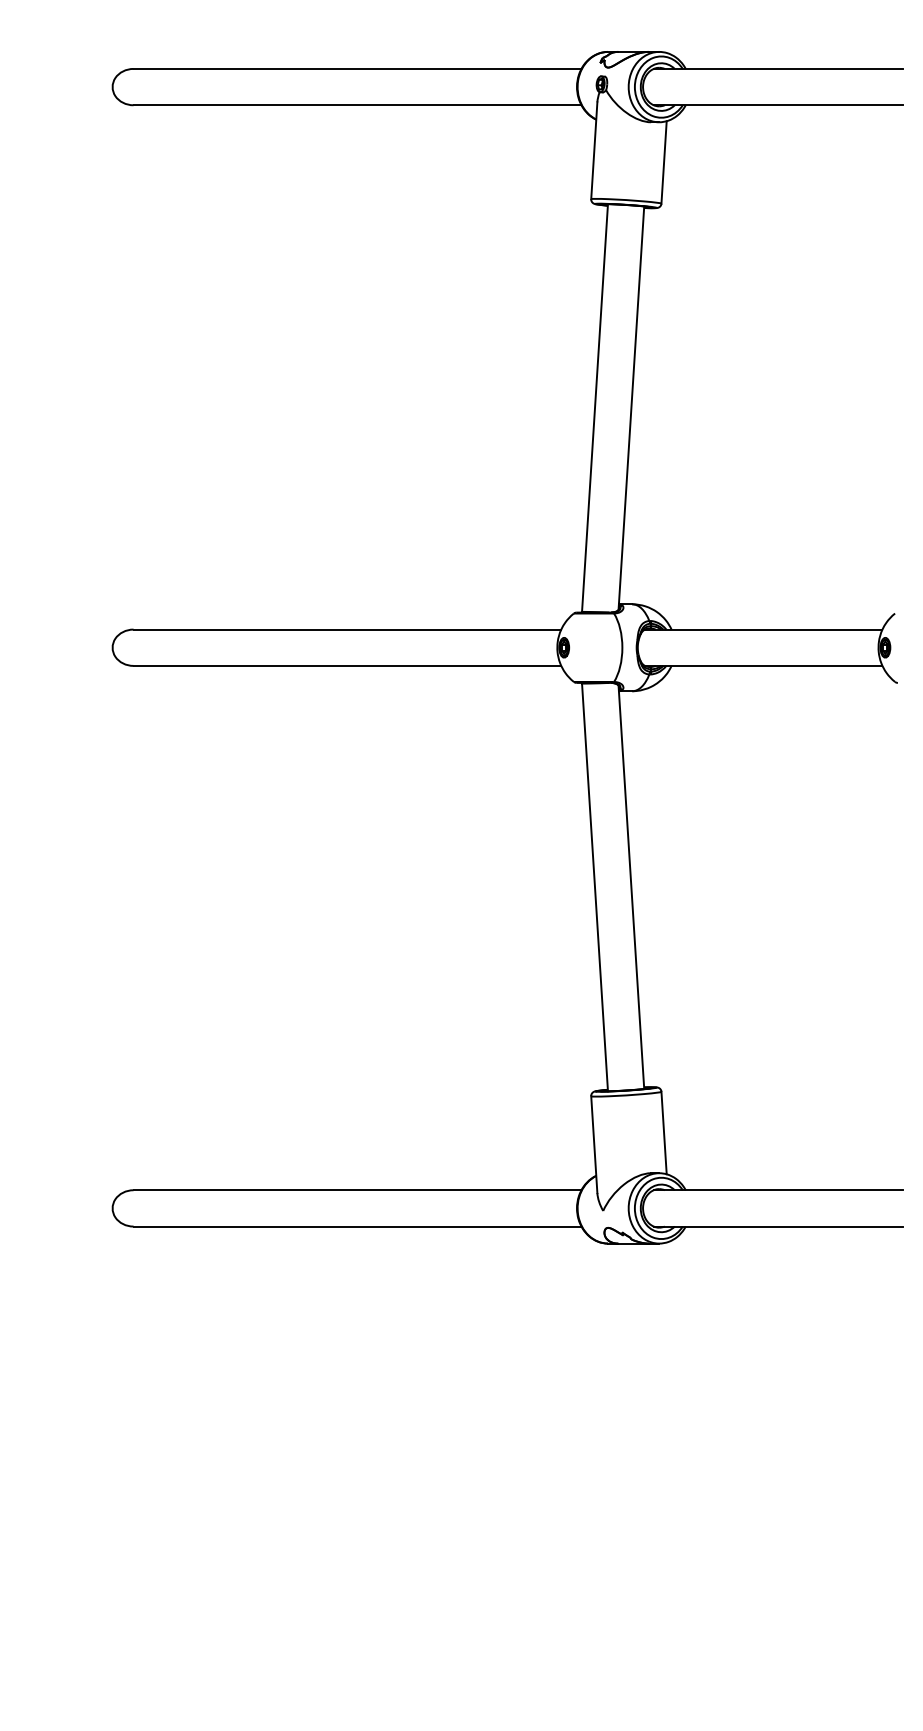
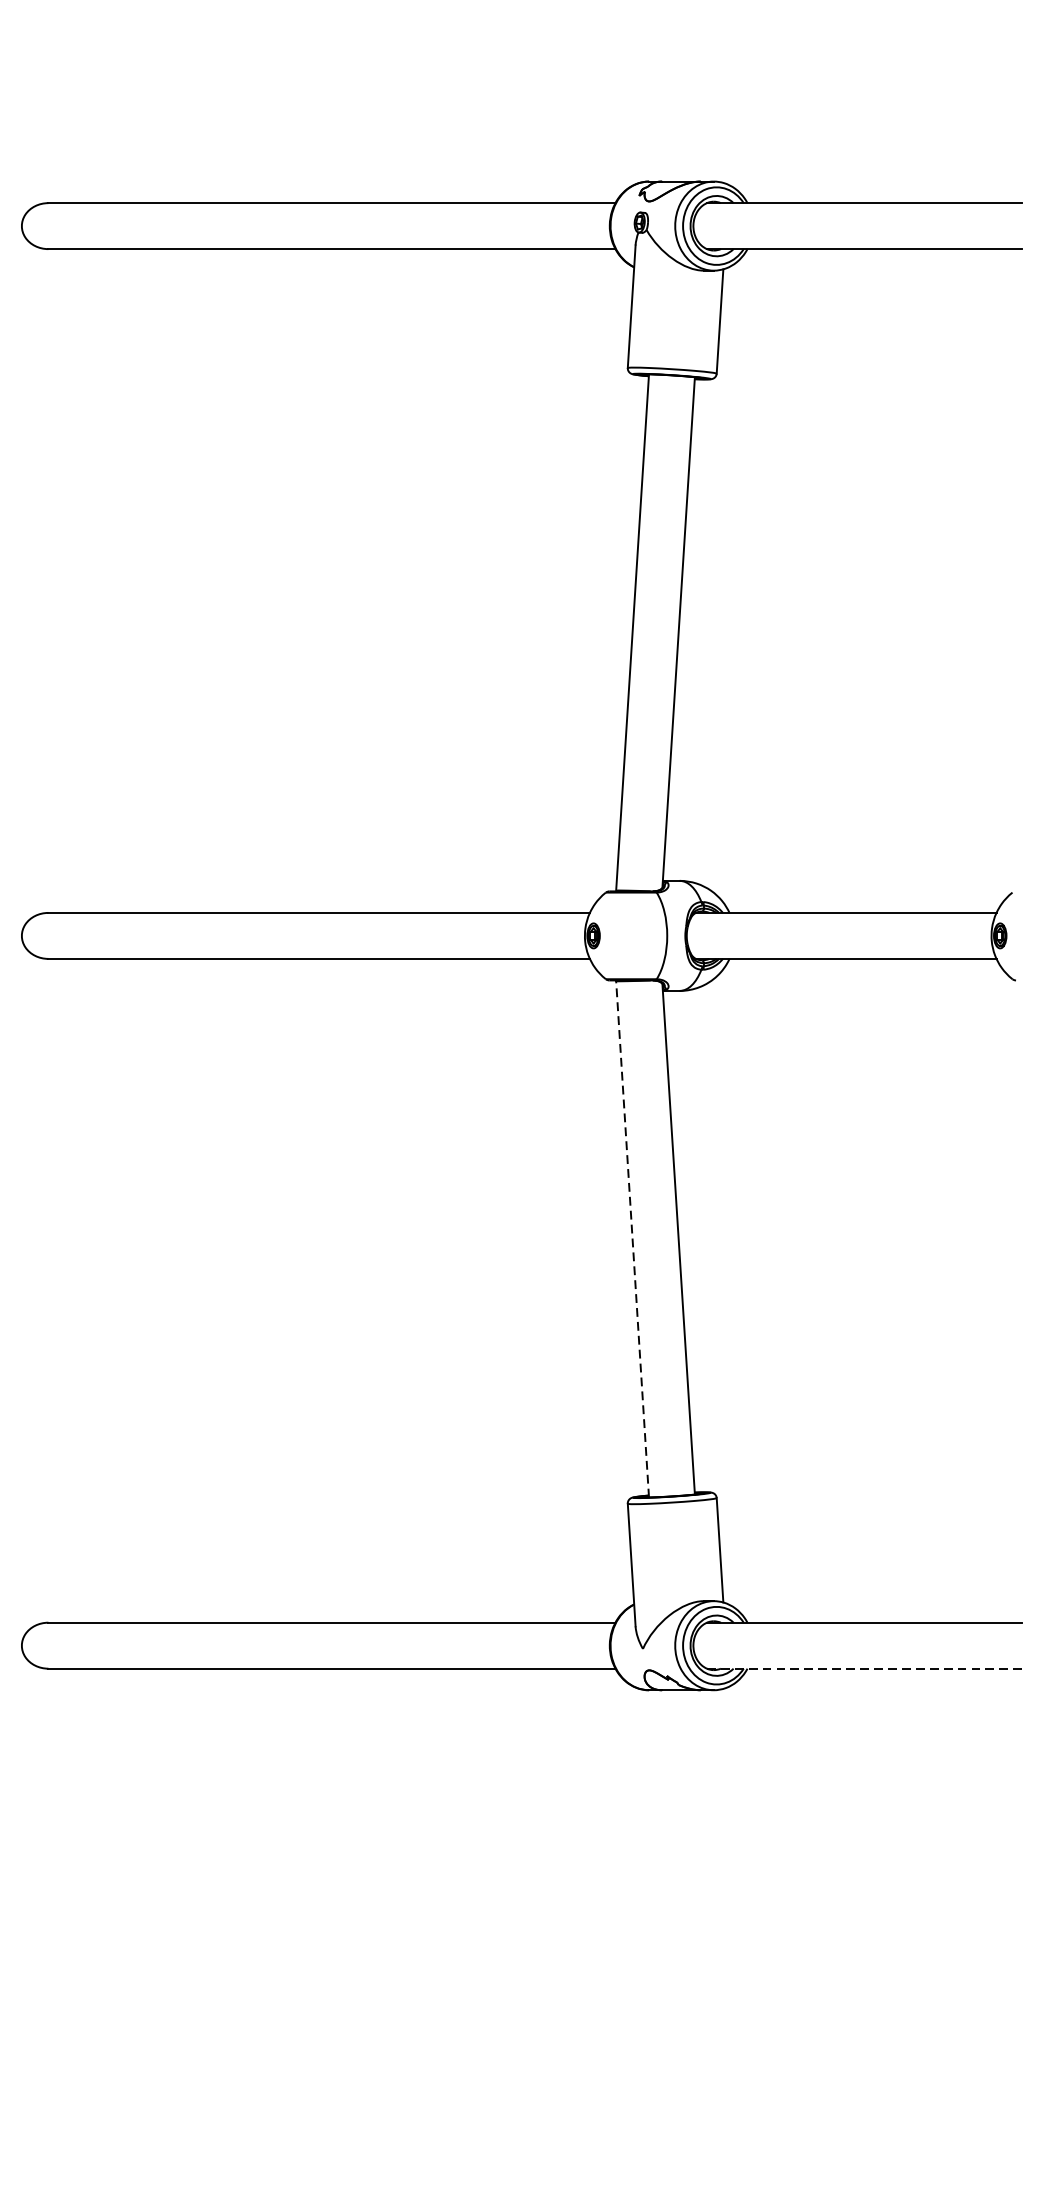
line: (594, 886) -> (631, 1238), solid -> dashed
line: (778, 1226) -> (864, 1668), solid -> dashed

